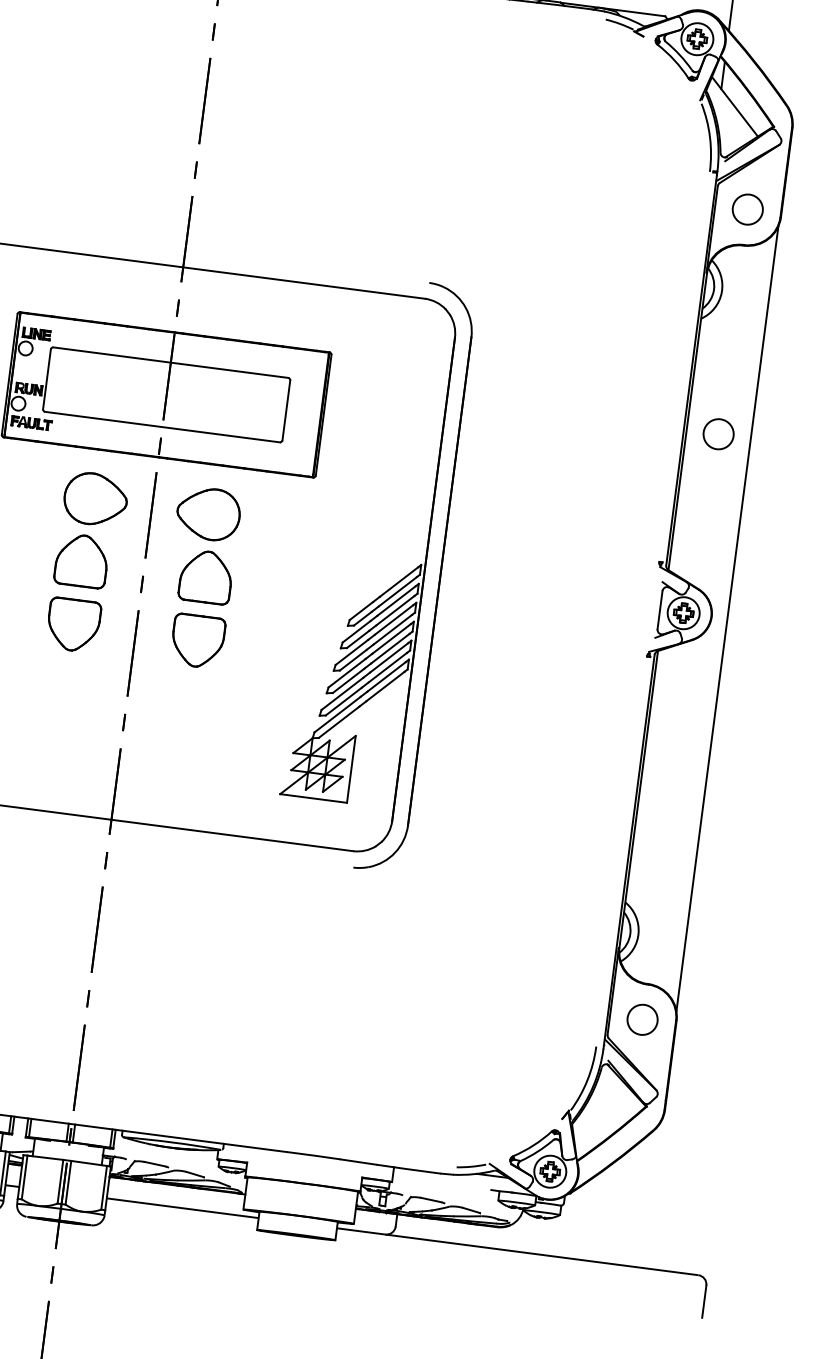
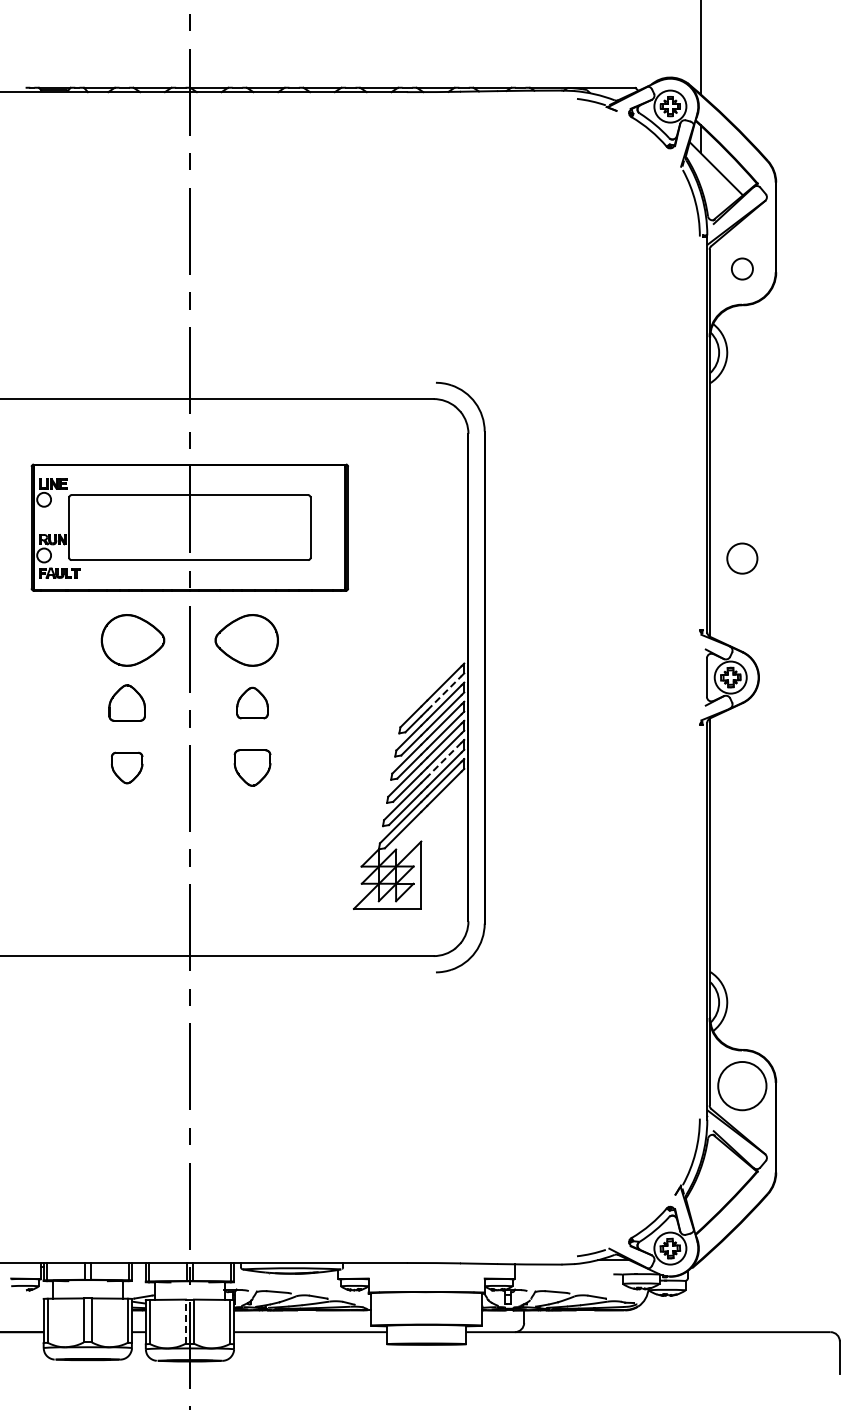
circle: (748, 209) -> (742, 268), size x0.7
circle: (718, 434) -> (742, 558), moved
part: (81, 560) -> (126, 702), size x0.7
part: (206, 576) -> (252, 702), size x0.6
line: (397, 591) -> (444, 692), solid -> dashed
line: (727, 618) -> (774, 677), removed
part: (72, 624) -> (126, 767), size x0.6
part: (197, 640) -> (252, 767), size x0.7
line: (389, 658) -> (444, 760), solid -> dashed
circle: (642, 1020) -> (742, 1086), size x1.6
line: (60, 1181) -> (185, 1321), solid -> dashed

